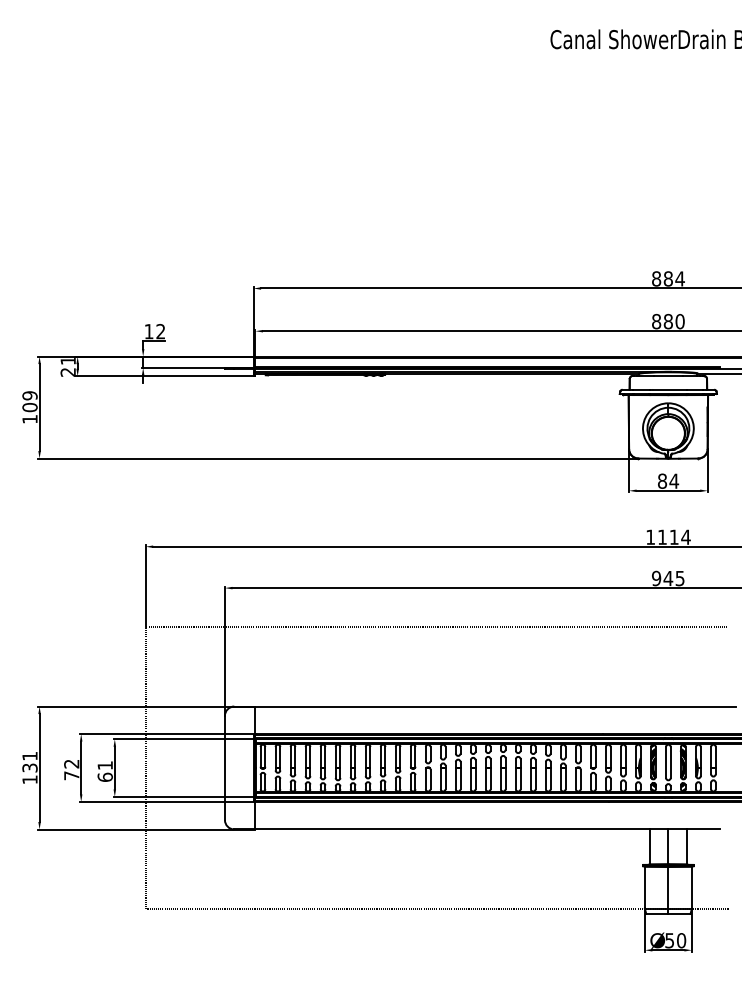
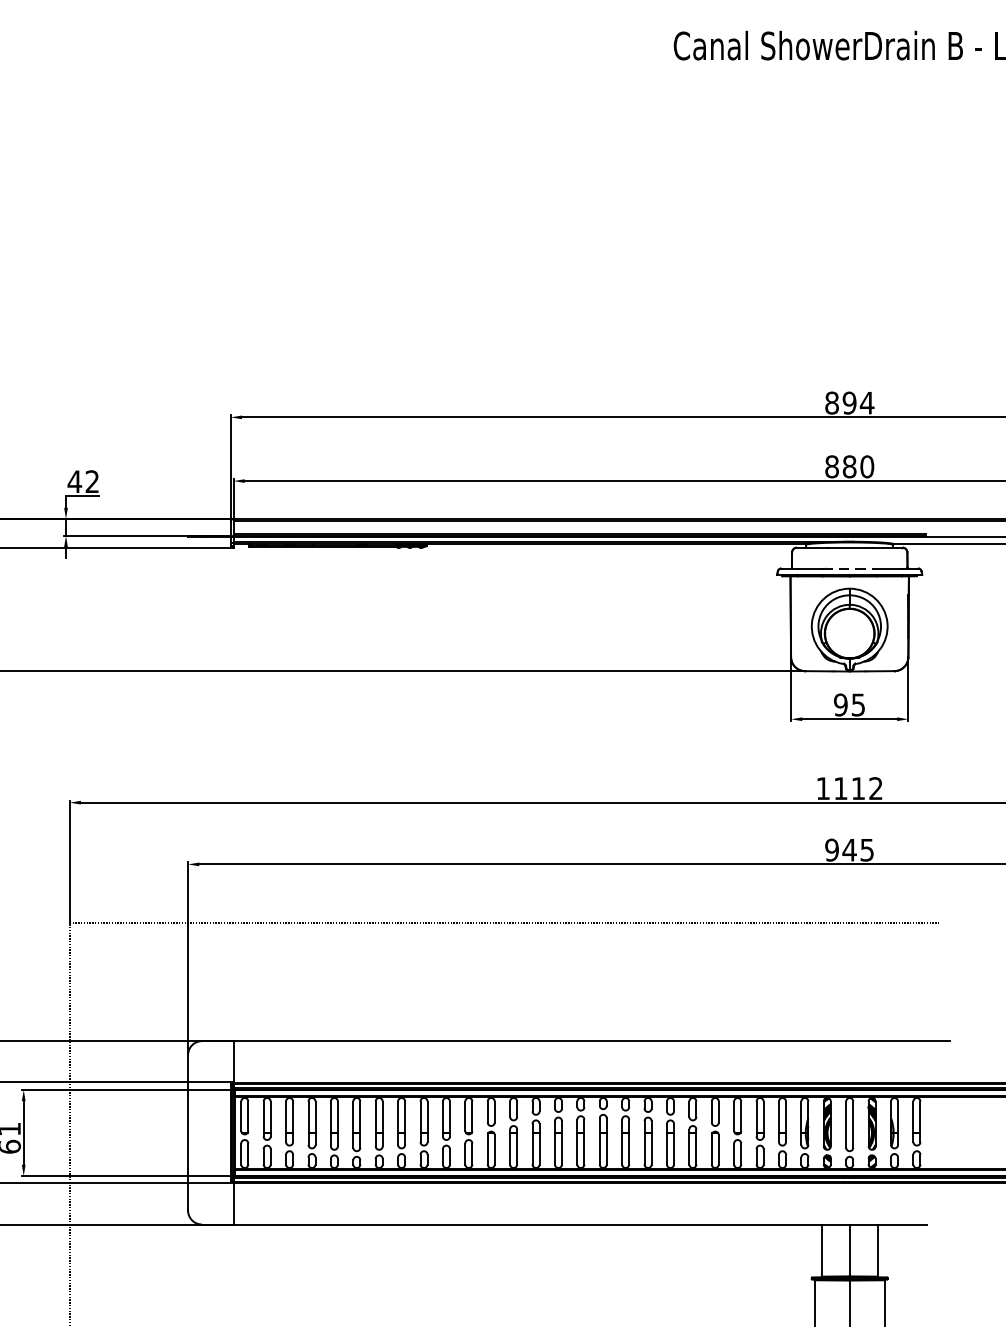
text: (667, 278) -> (848, 402), 884 -> 894
text: (148, 331) -> (73, 481), 12 -> 42
line: (668, 389) -> (849, 568), solid -> dashed
text: (668, 480) -> (849, 703), 84 -> 95
text: (685, 536) -> (875, 787), 1114 -> 1112

